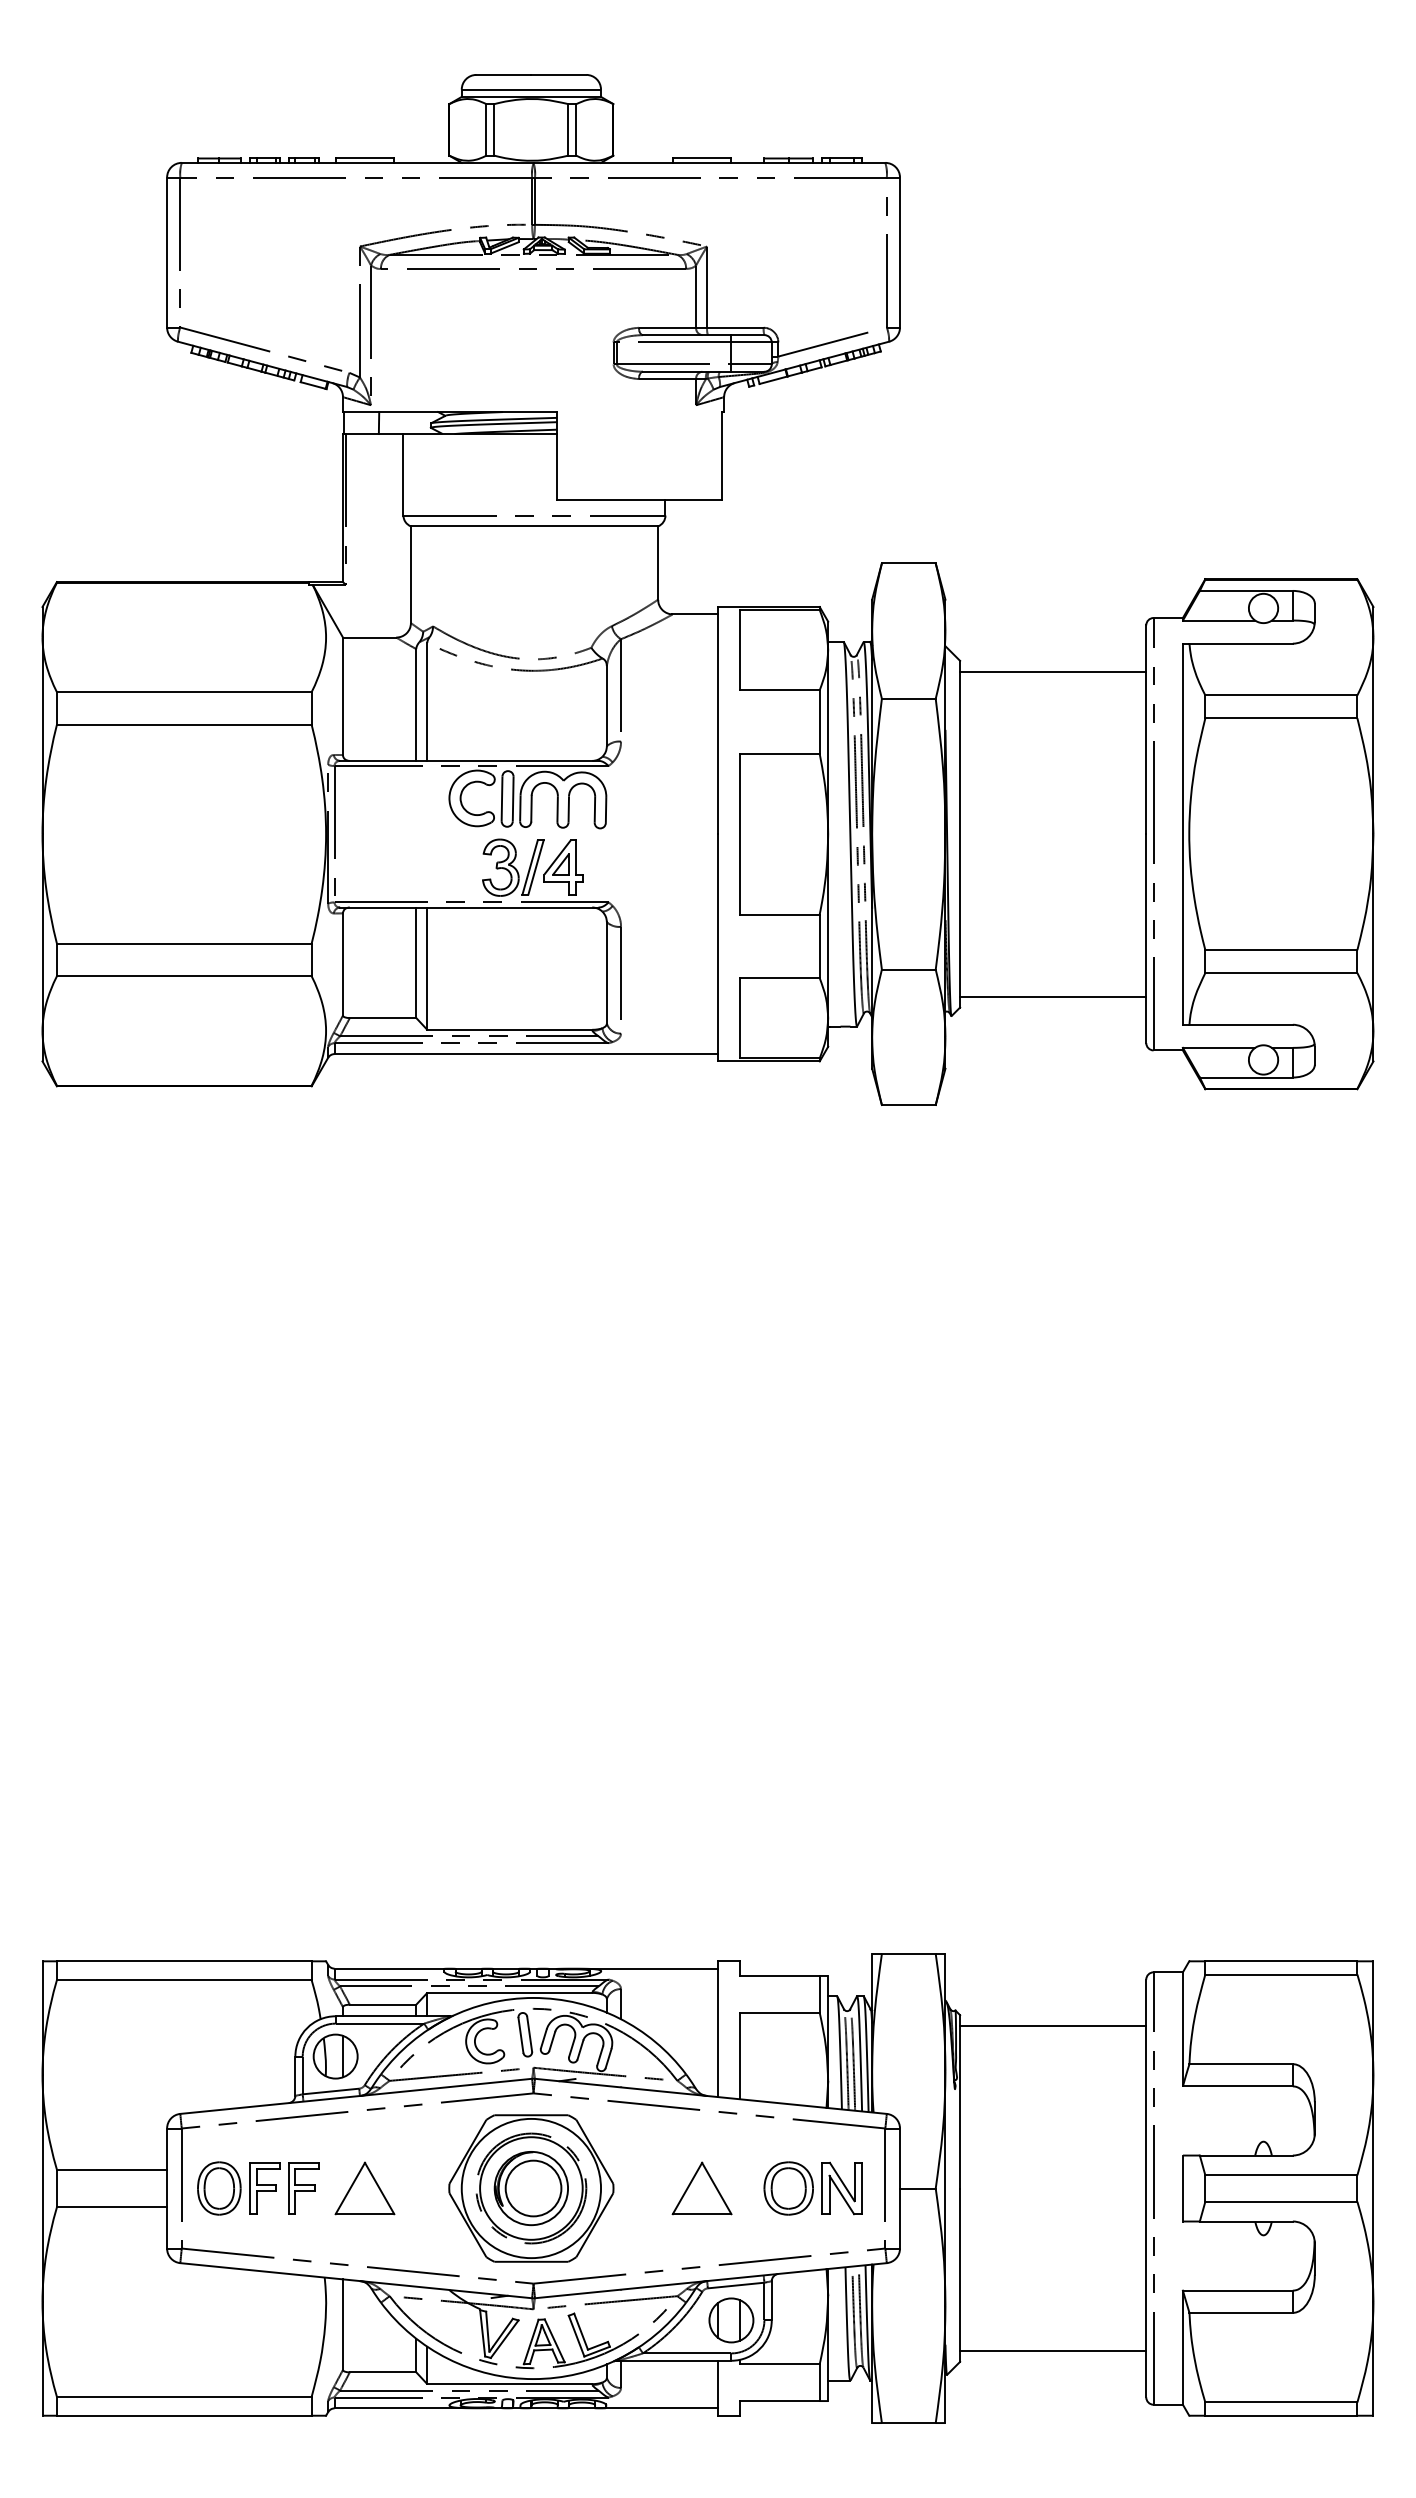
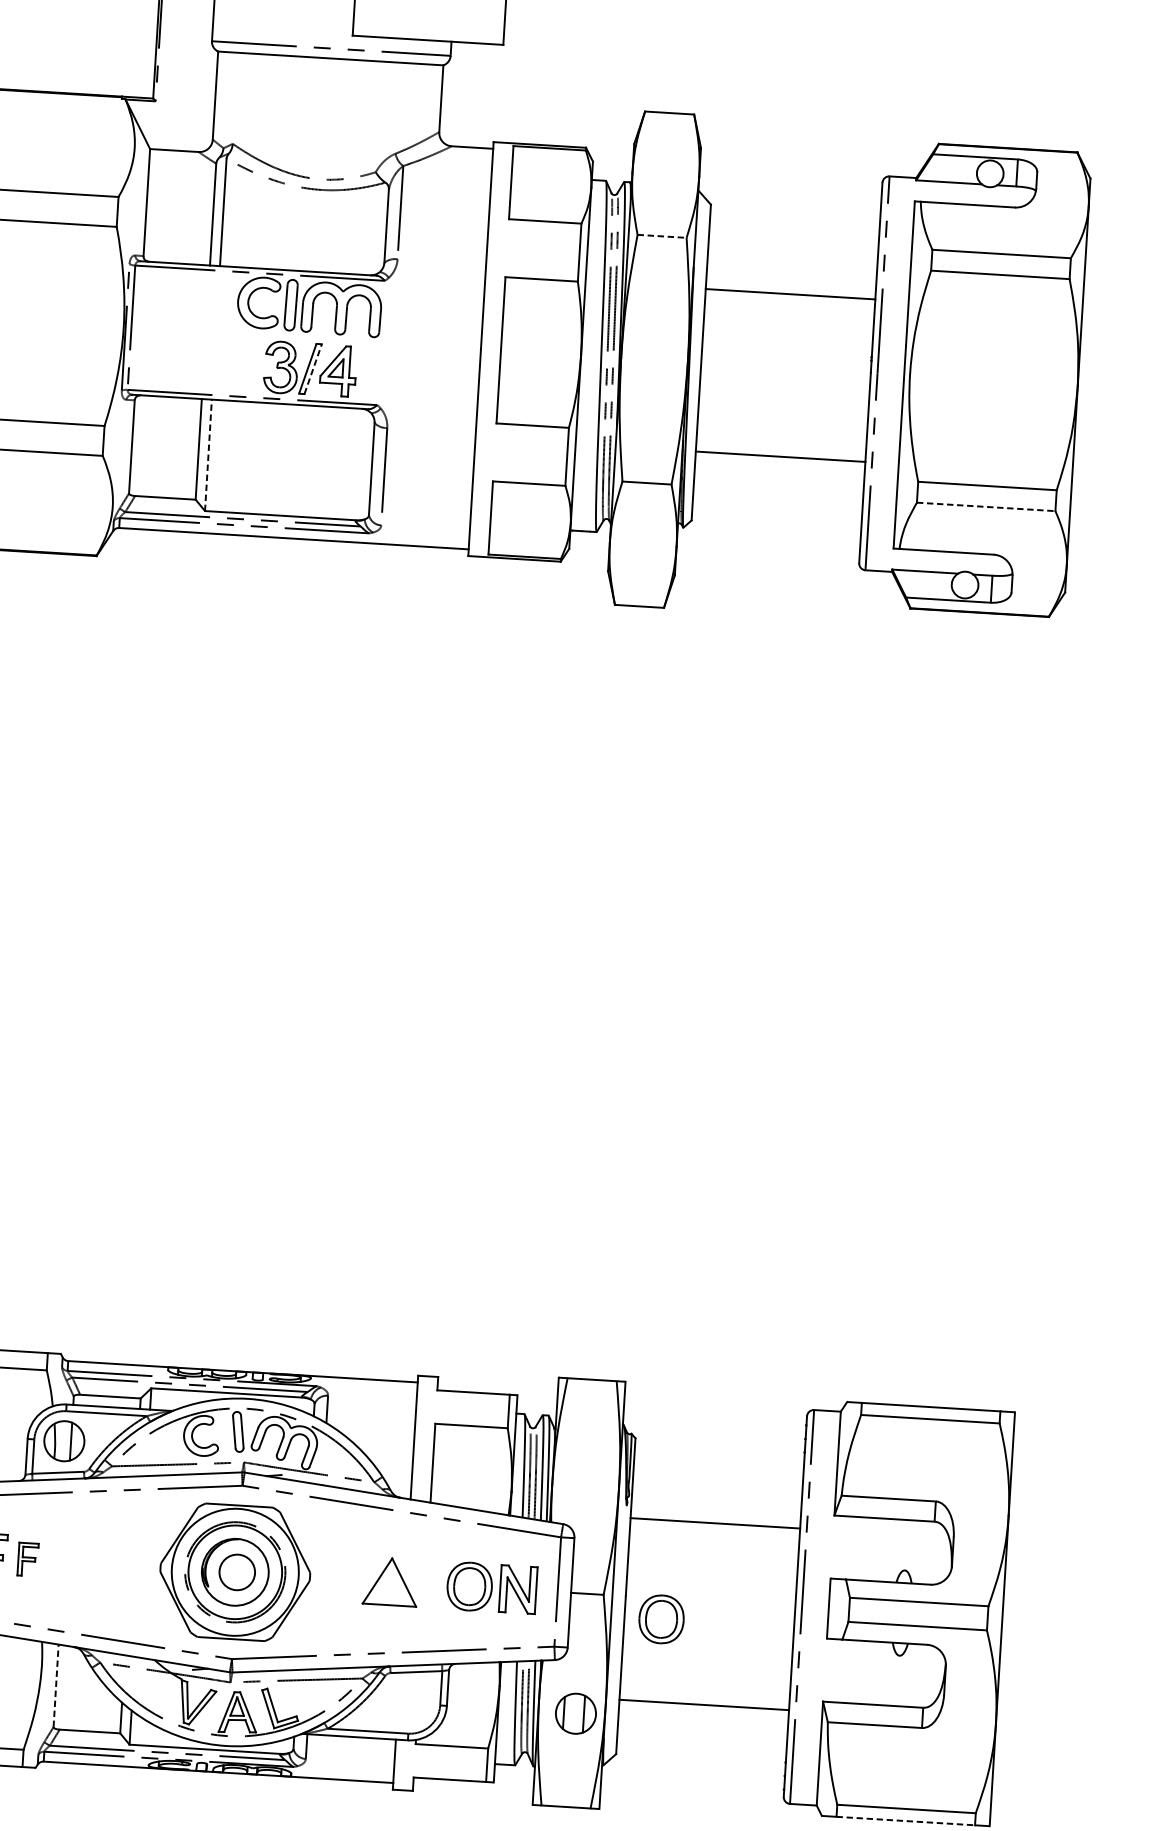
line: (1053, 671) -> (790, 294), moved
line: (908, 698) -> (661, 236), solid -> dashed
line: (536, 867) -> (313, 369), solid -> dashed
line: (427, 968) -> (208, 455), solid -> dashed
line: (1281, 973) -> (986, 507), solid -> dashed
line: (1053, 996) -> (780, 456), moved
line: (1053, 2025) -> (715, 1523), moved
part: (303, 2188) -> (27, 1559), size x0.7
part: (364, 2188) -> (83, 1562), removed
circle: (533, 2188) -> (237, 1572), size x0.7
part: (1000, 2211) -> (661, 1619), added
part: (731, 2320) -> (576, 1713), moved
line: (343, 2324) -> (56, 1685), solid -> dashed
line: (1053, 2351) -> (704, 1705), moved
line: (1281, 2415) -> (905, 1820), solid -> dashed

